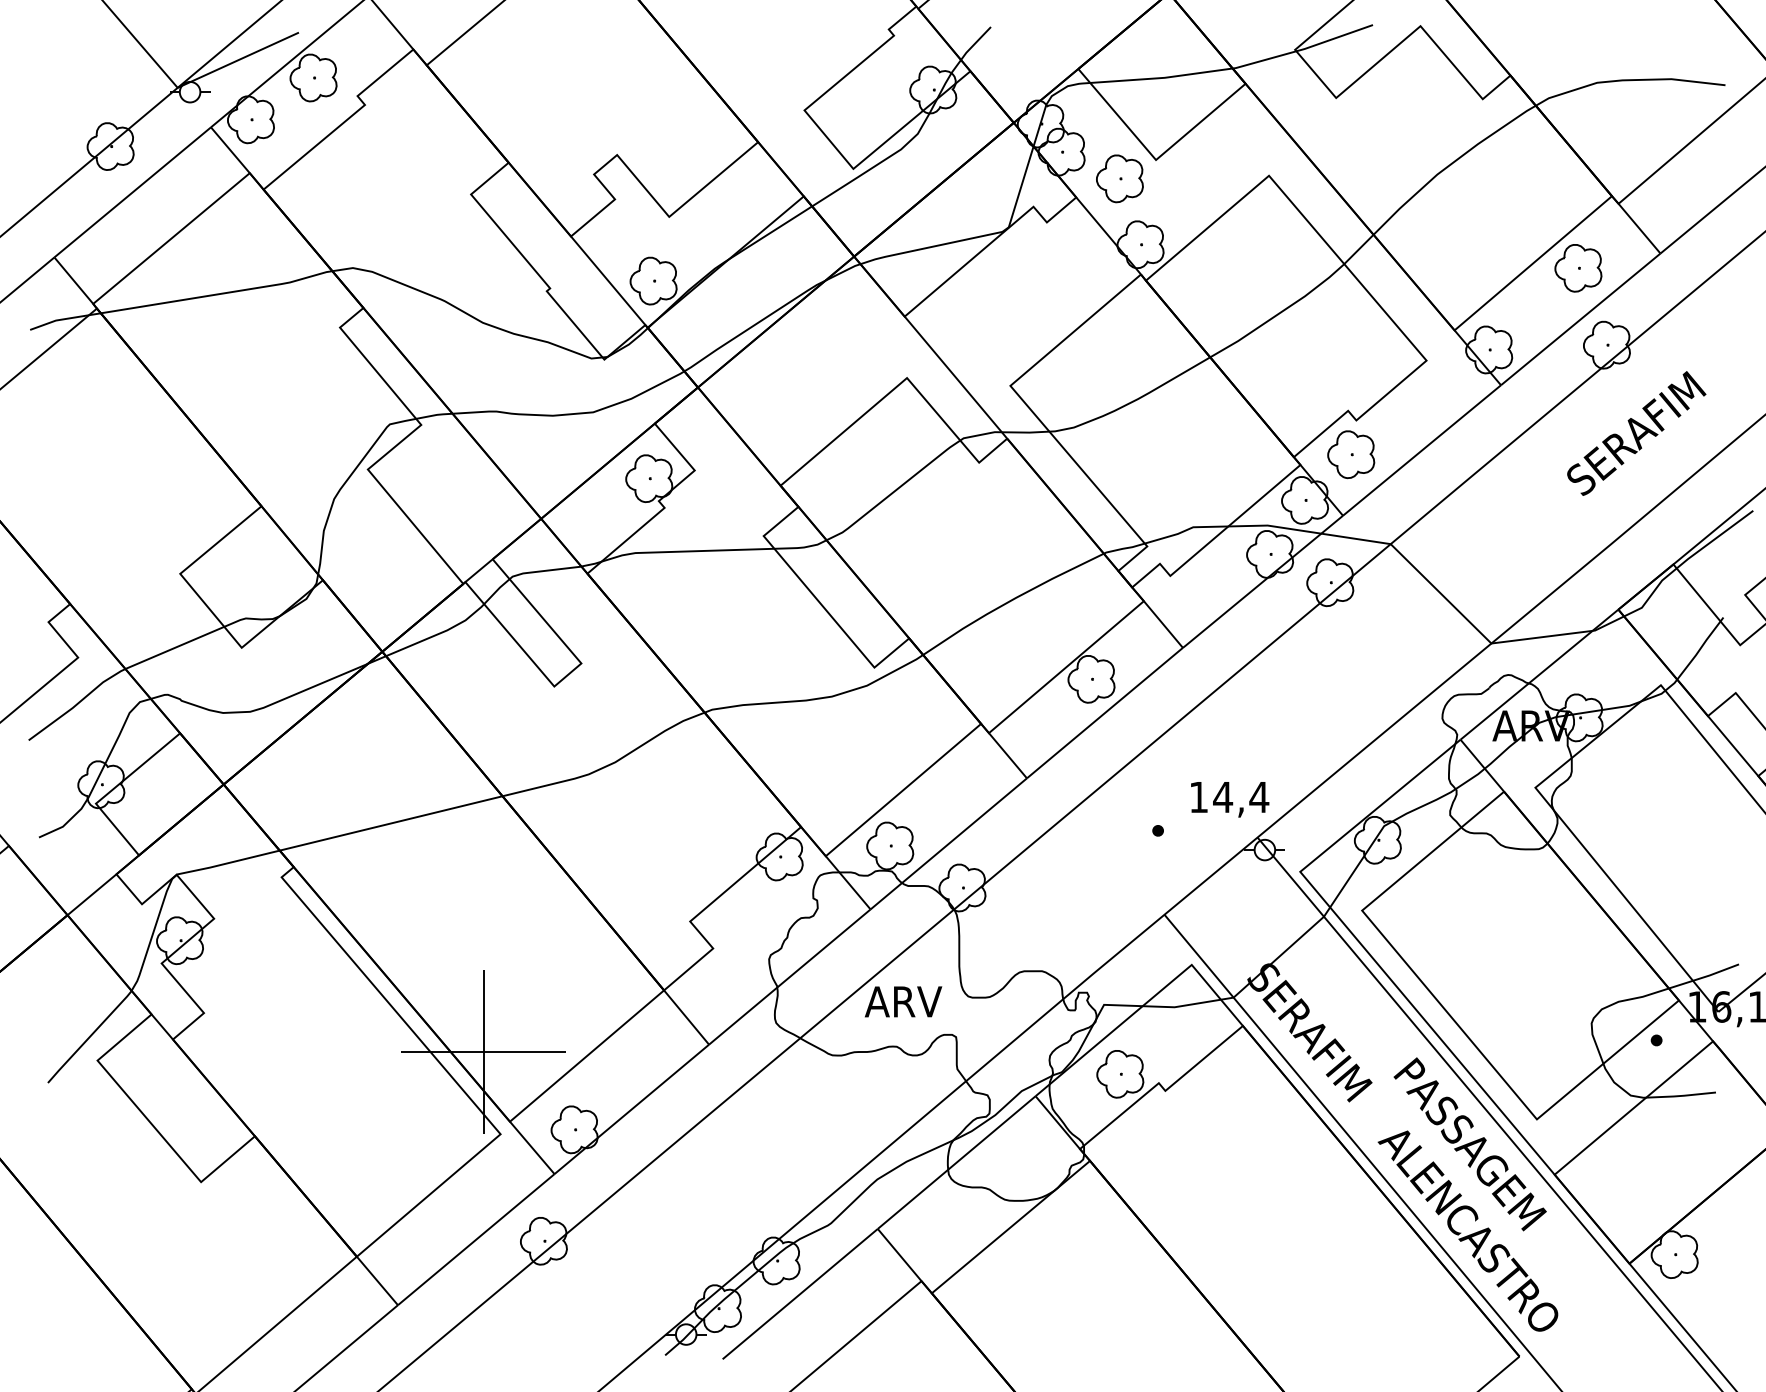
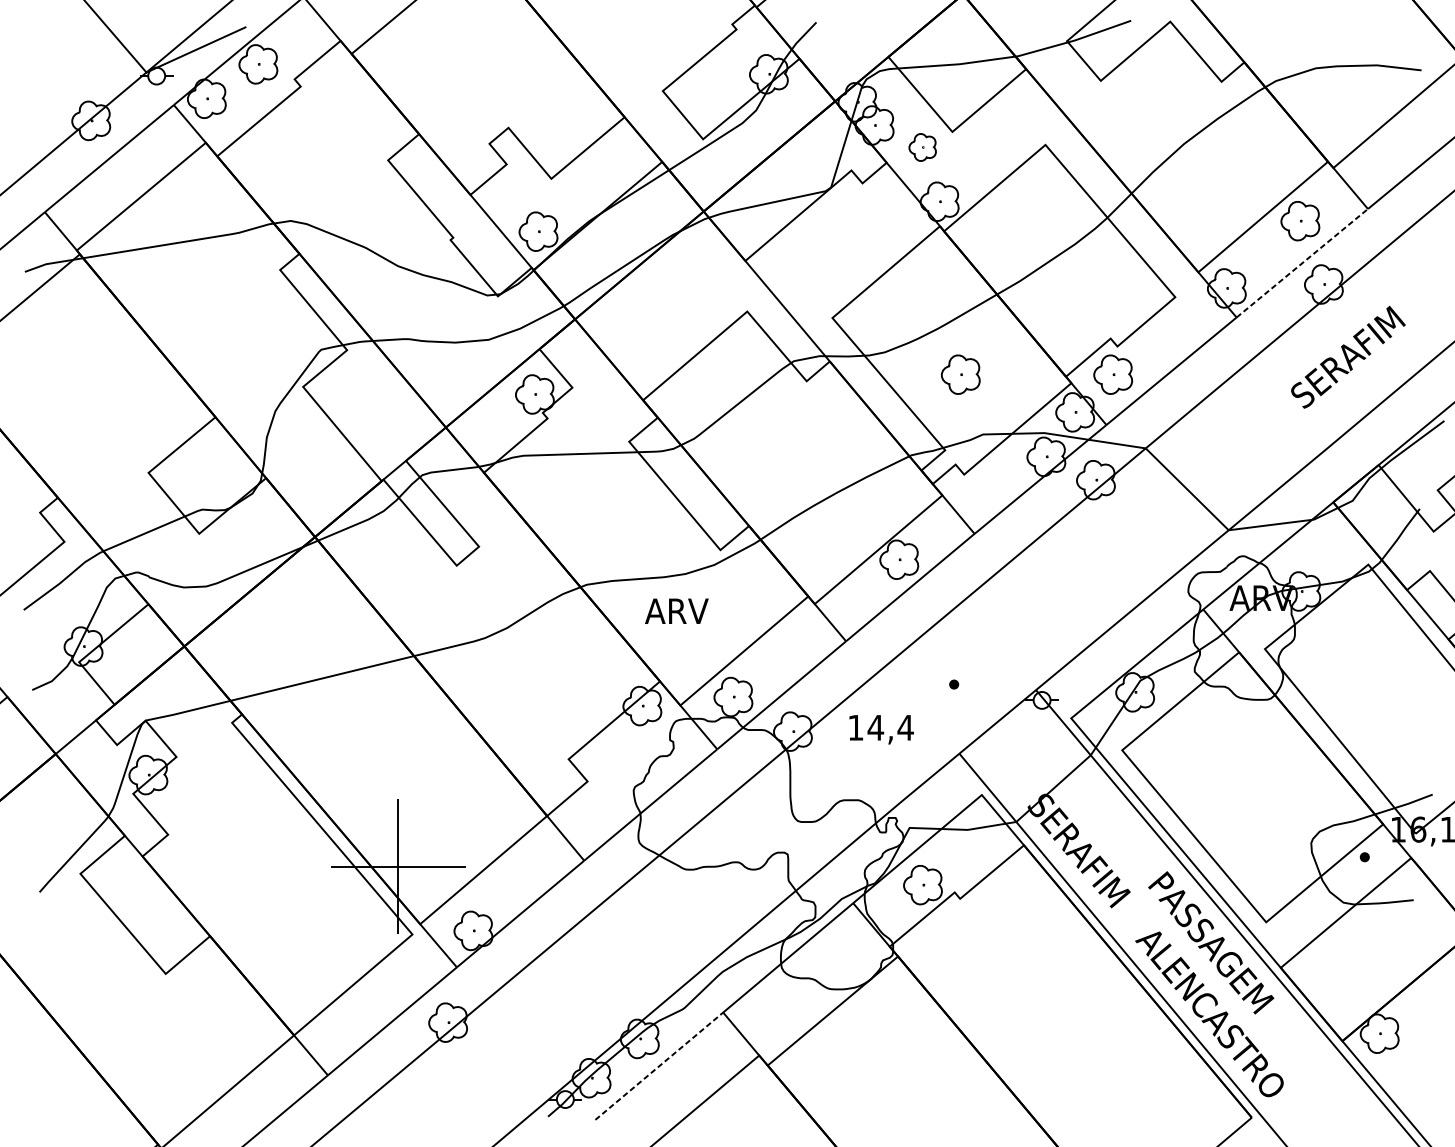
part: (1119, 178) -> (922, 147), size x0.7
line: (1581, 319) -> (1302, 263), solid -> dashed
part: (1166, 454) -> (961, 374), added
text: (1230, 799) -> (881, 729), moved
text: (903, 1001) -> (676, 610), moved
line: (800, 1293) -> (659, 1065), solid -> dashed

